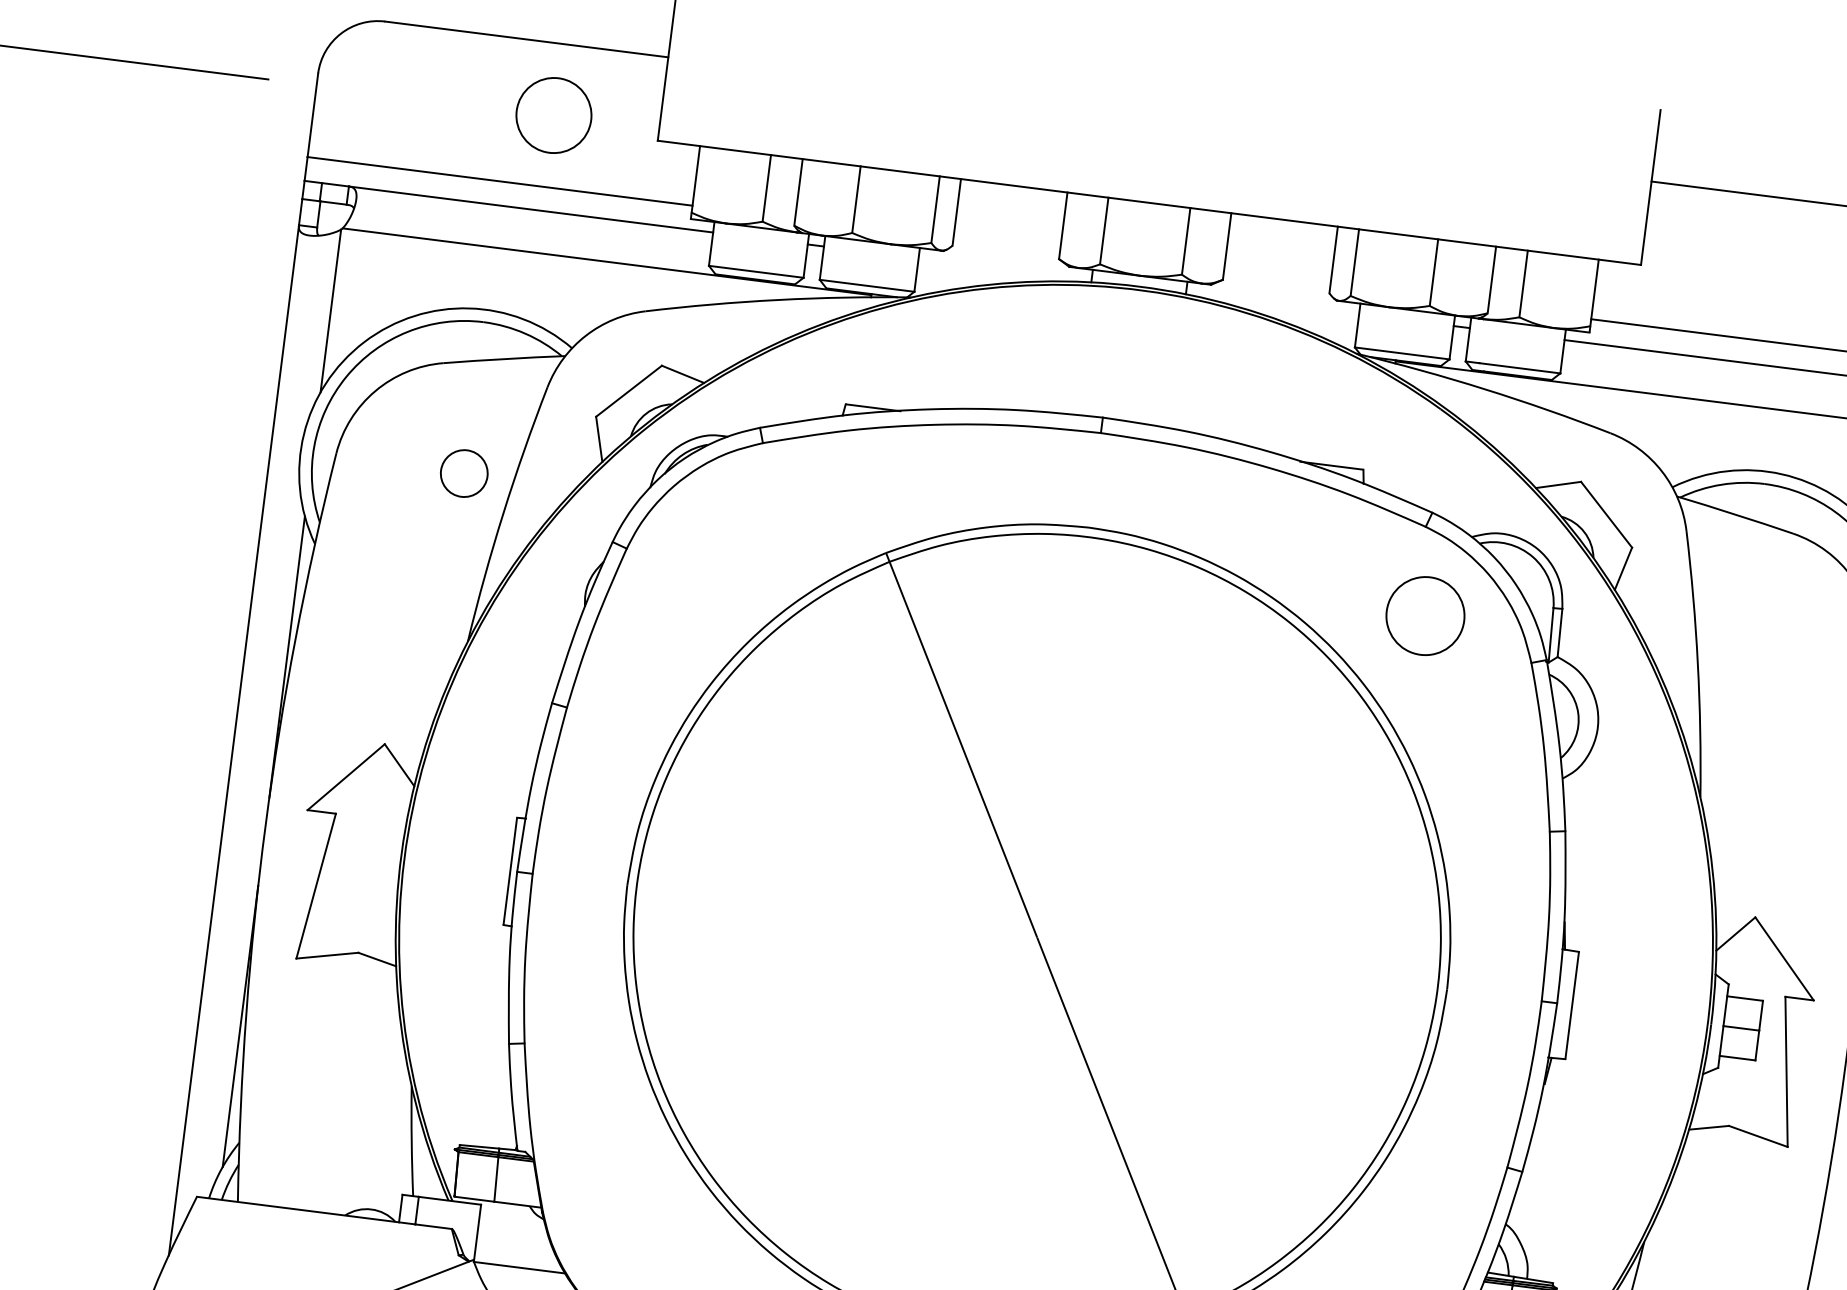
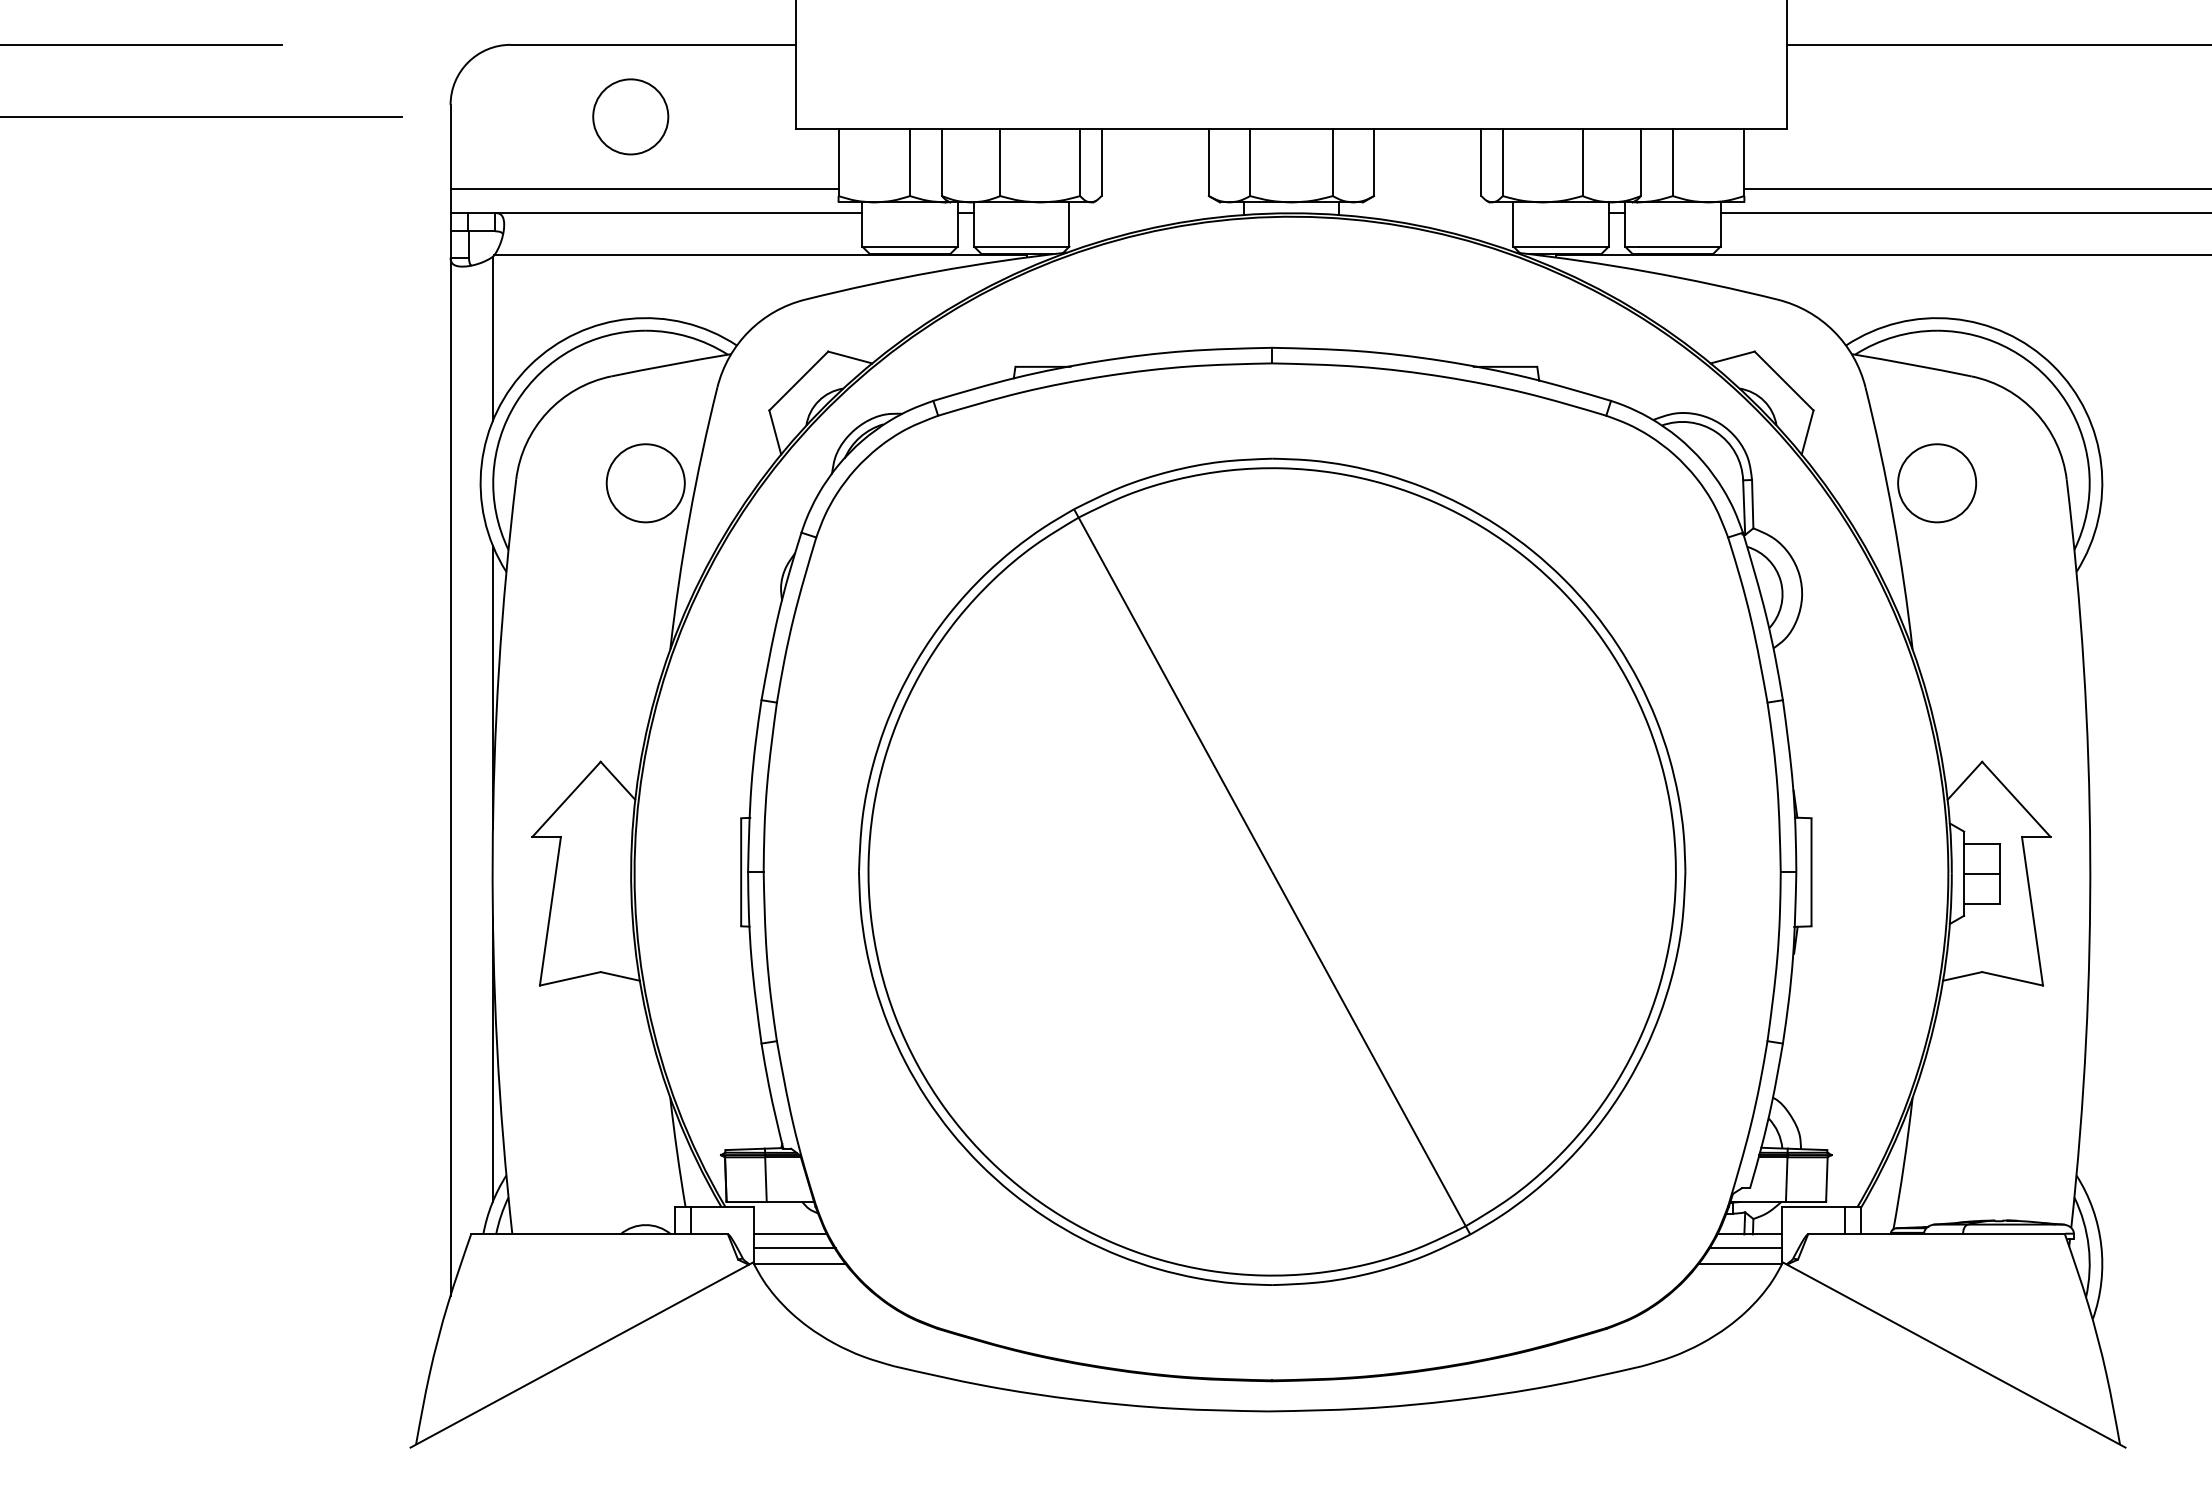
circle: (553, 115) -> (630, 116), moved
circle: (464, 473) -> (645, 483), size x1.67
circle: (1425, 616) -> (1937, 483), moved
line: (513, 1236) -> (790, 1234), added
line: (516, 1251) -> (794, 1248), added

